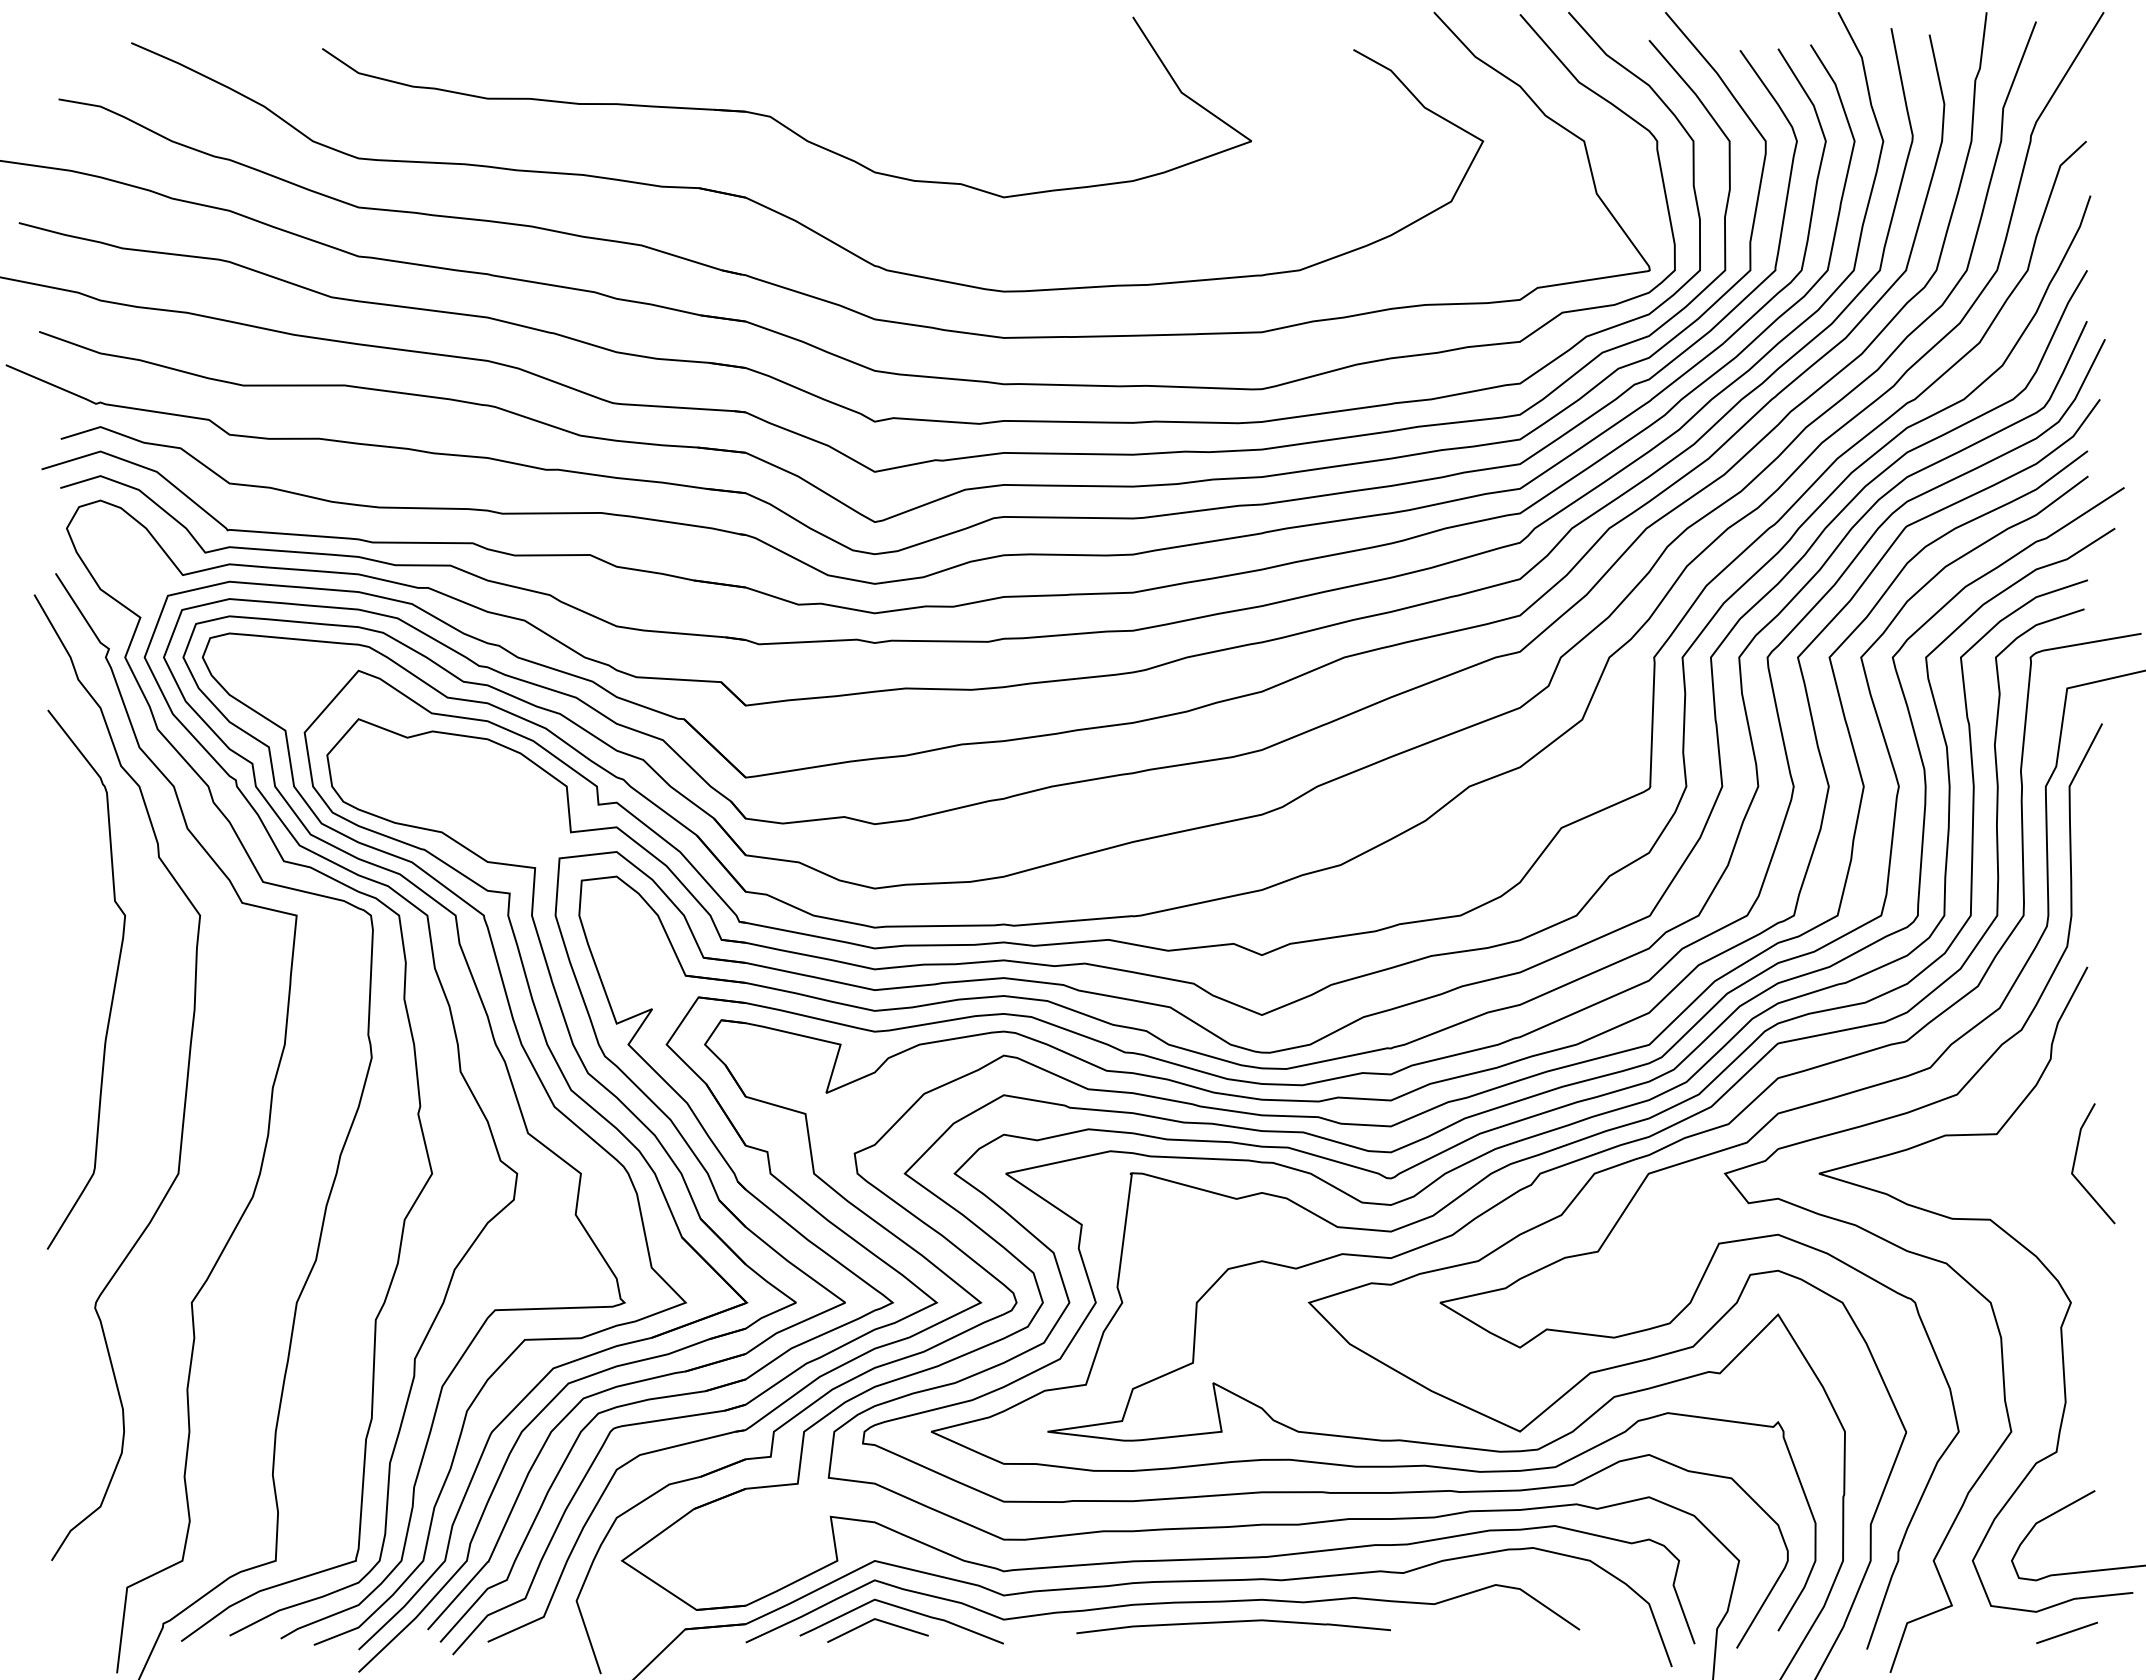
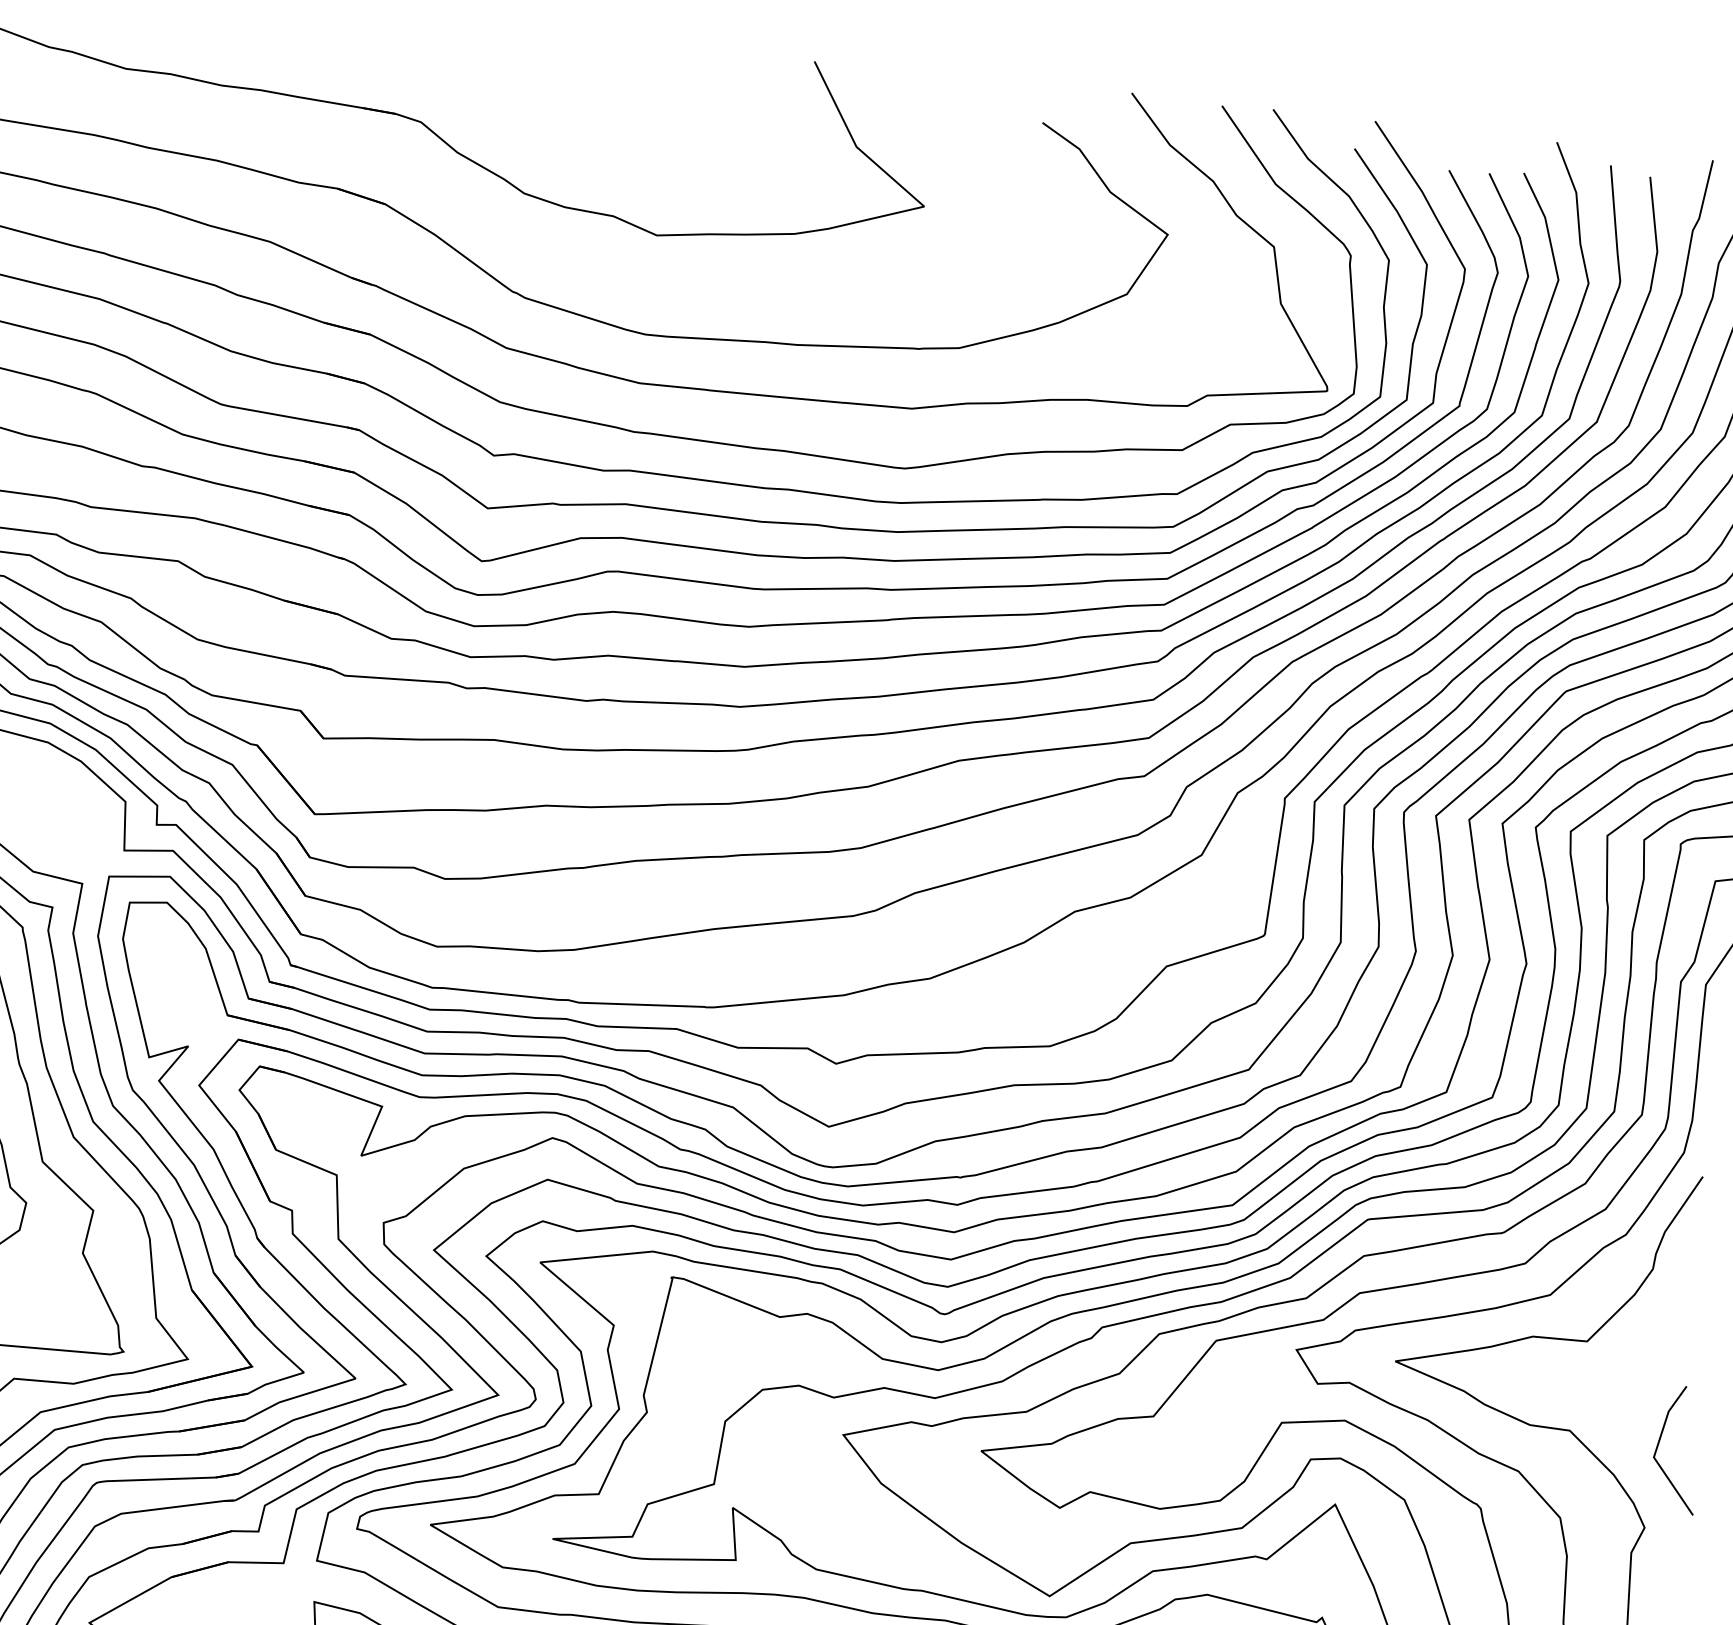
line: (2076, 1157) -> (1660, 1440), moved

